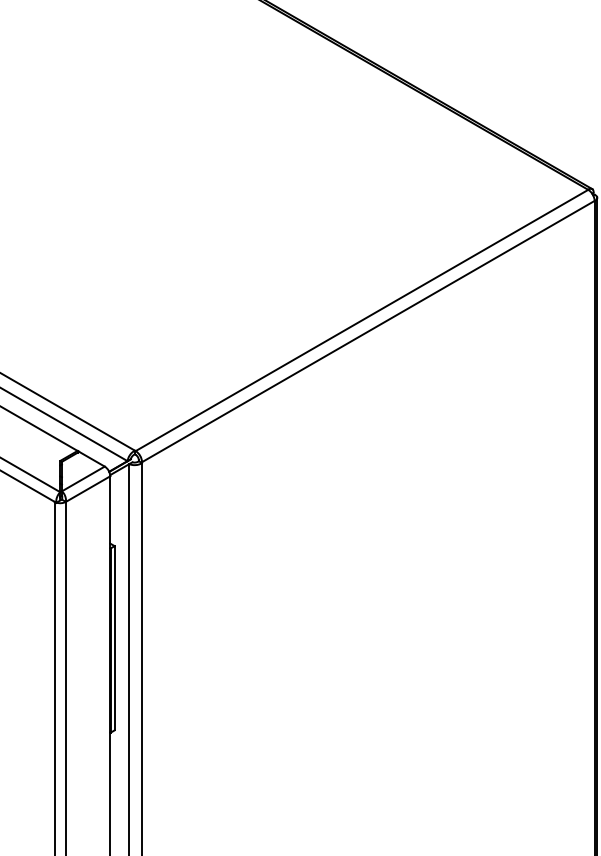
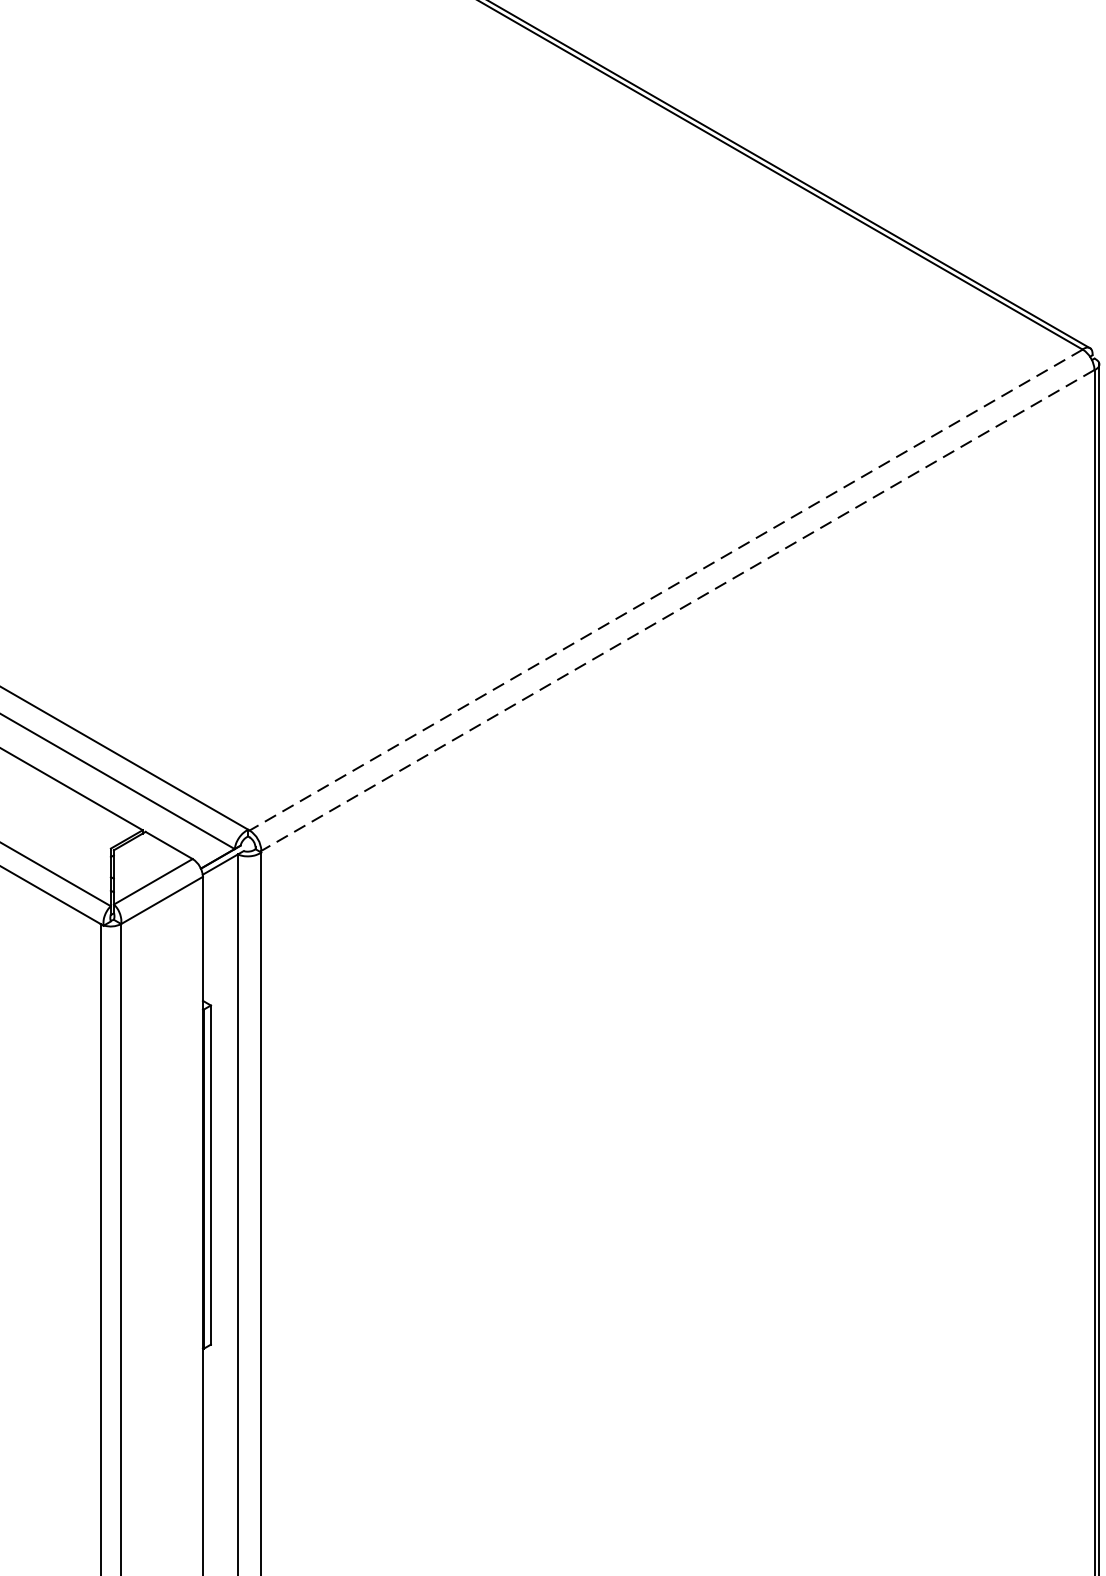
line: (361, 320) -> (665, 590), solid -> dashed
line: (367, 331) -> (676, 610), solid -> dashed

